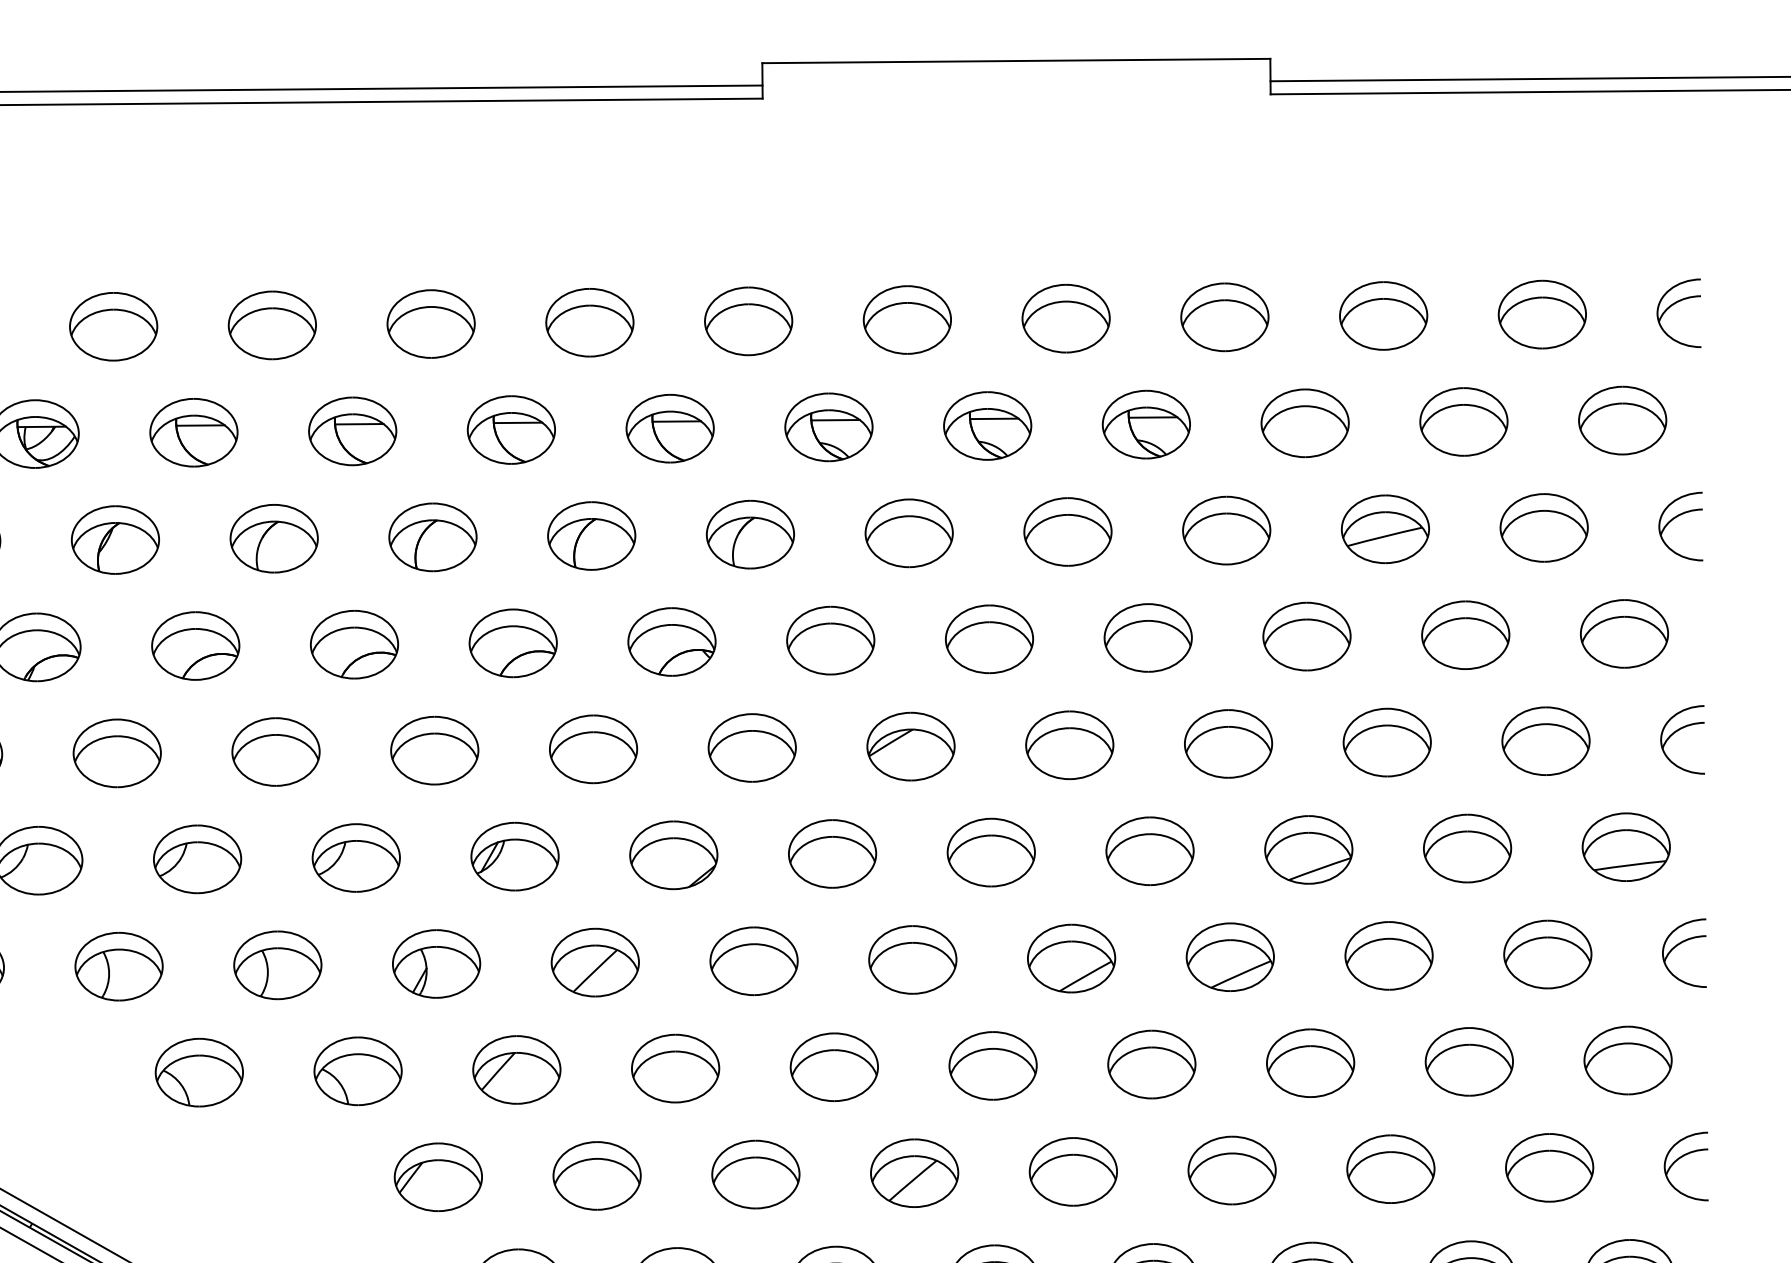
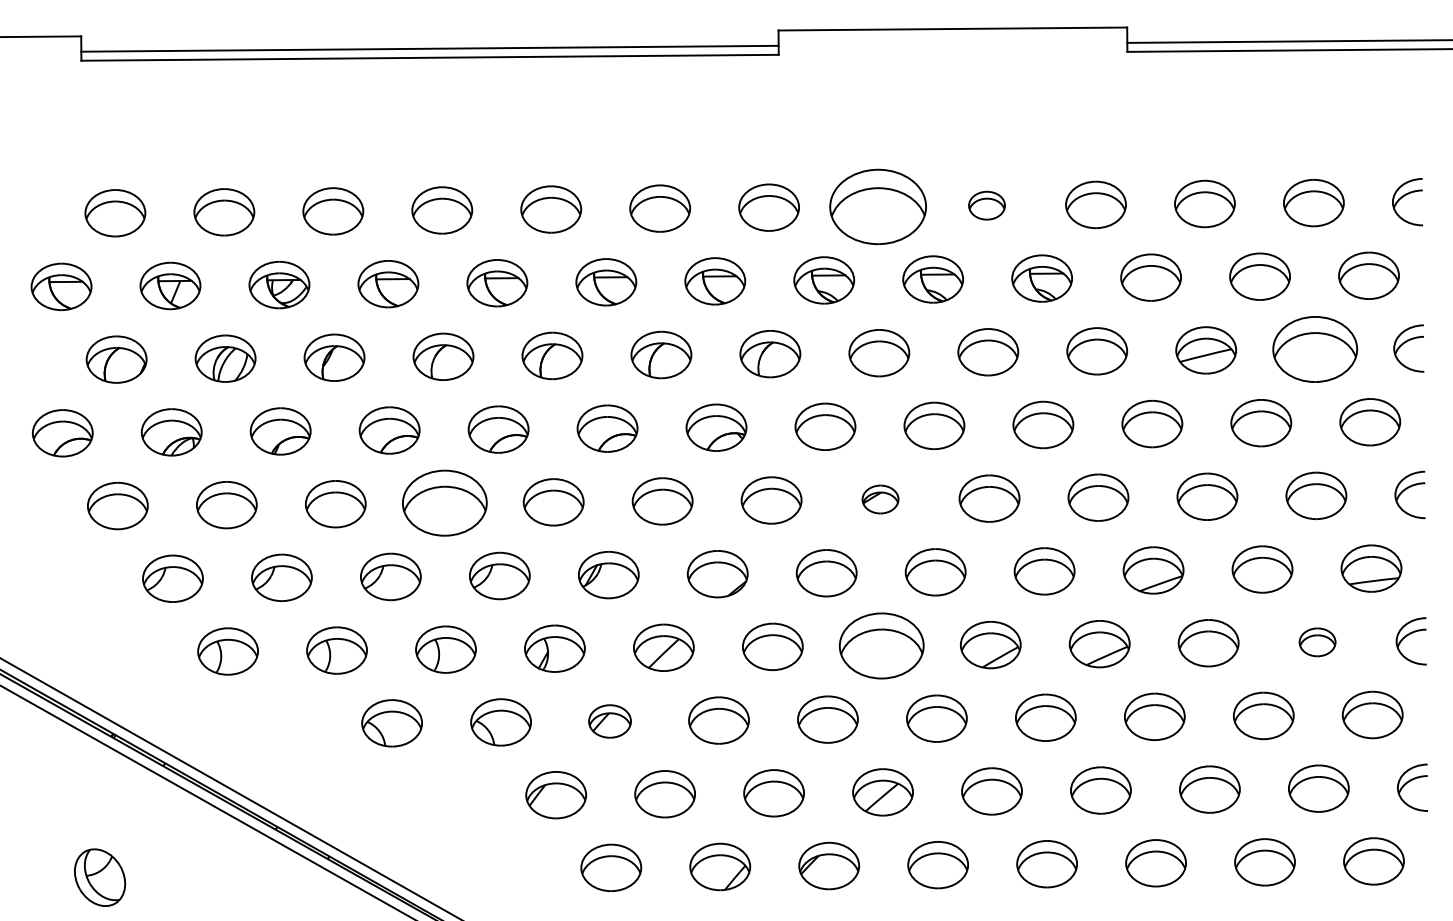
part: (1065, 318) -> (986, 205), size x0.6
part: (906, 319) -> (877, 206), size x1.6
part: (1543, 527) -> (1314, 349), size x1.4
part: (910, 746) -> (880, 499), size x0.6
part: (275, 752) -> (444, 503), size x1.4
part: (1547, 954) -> (1317, 642), size x0.6
part: (912, 959) -> (881, 645), size x1.4
part: (516, 1069) -> (609, 721), size x0.7

